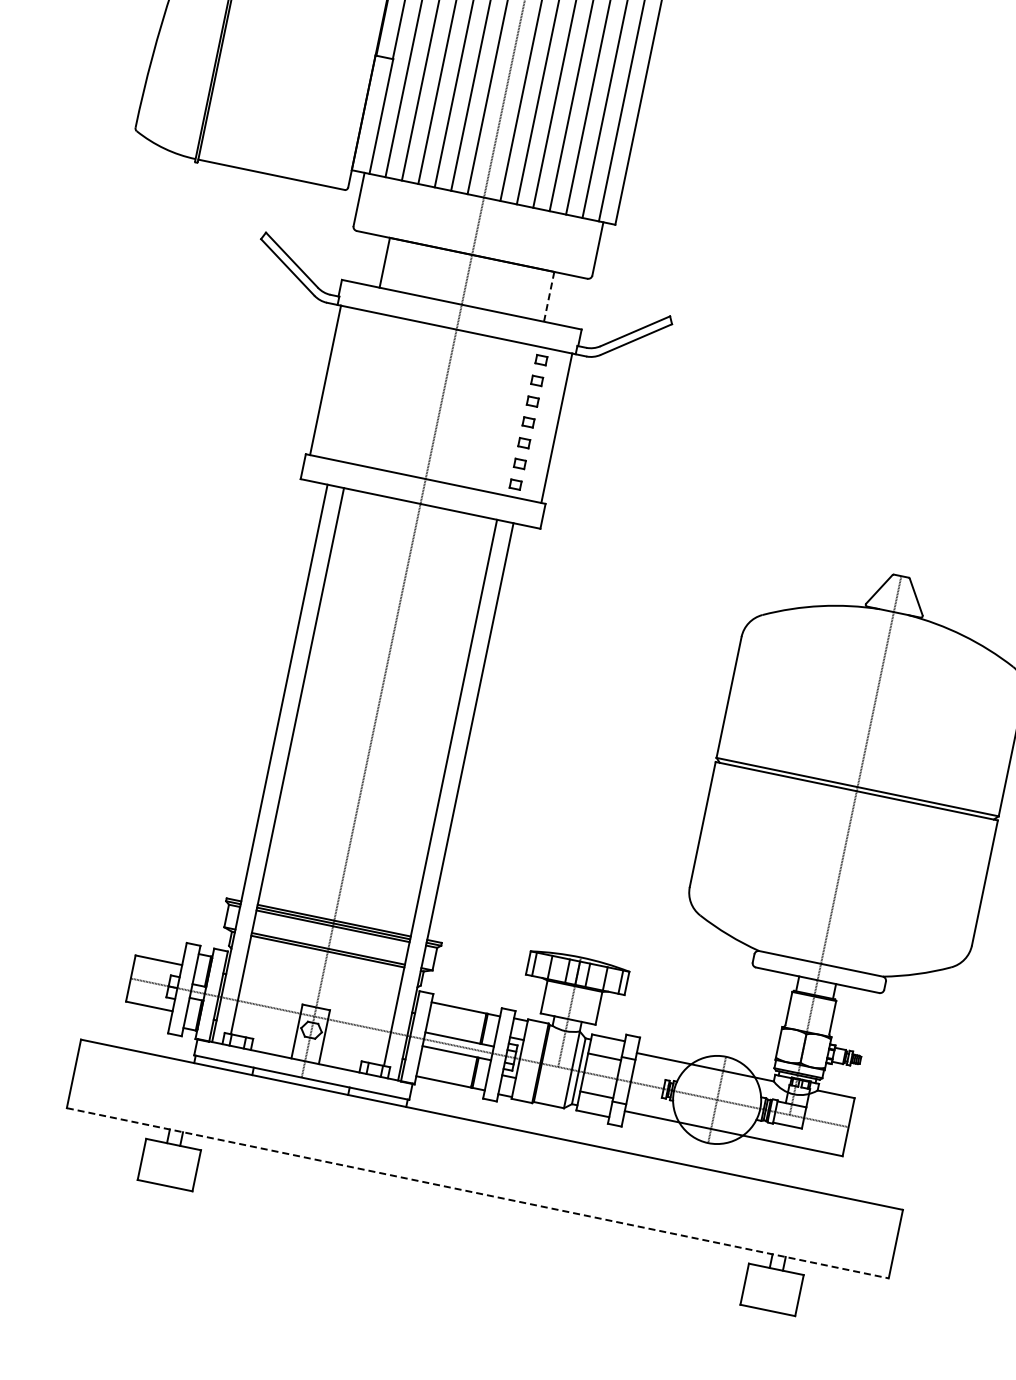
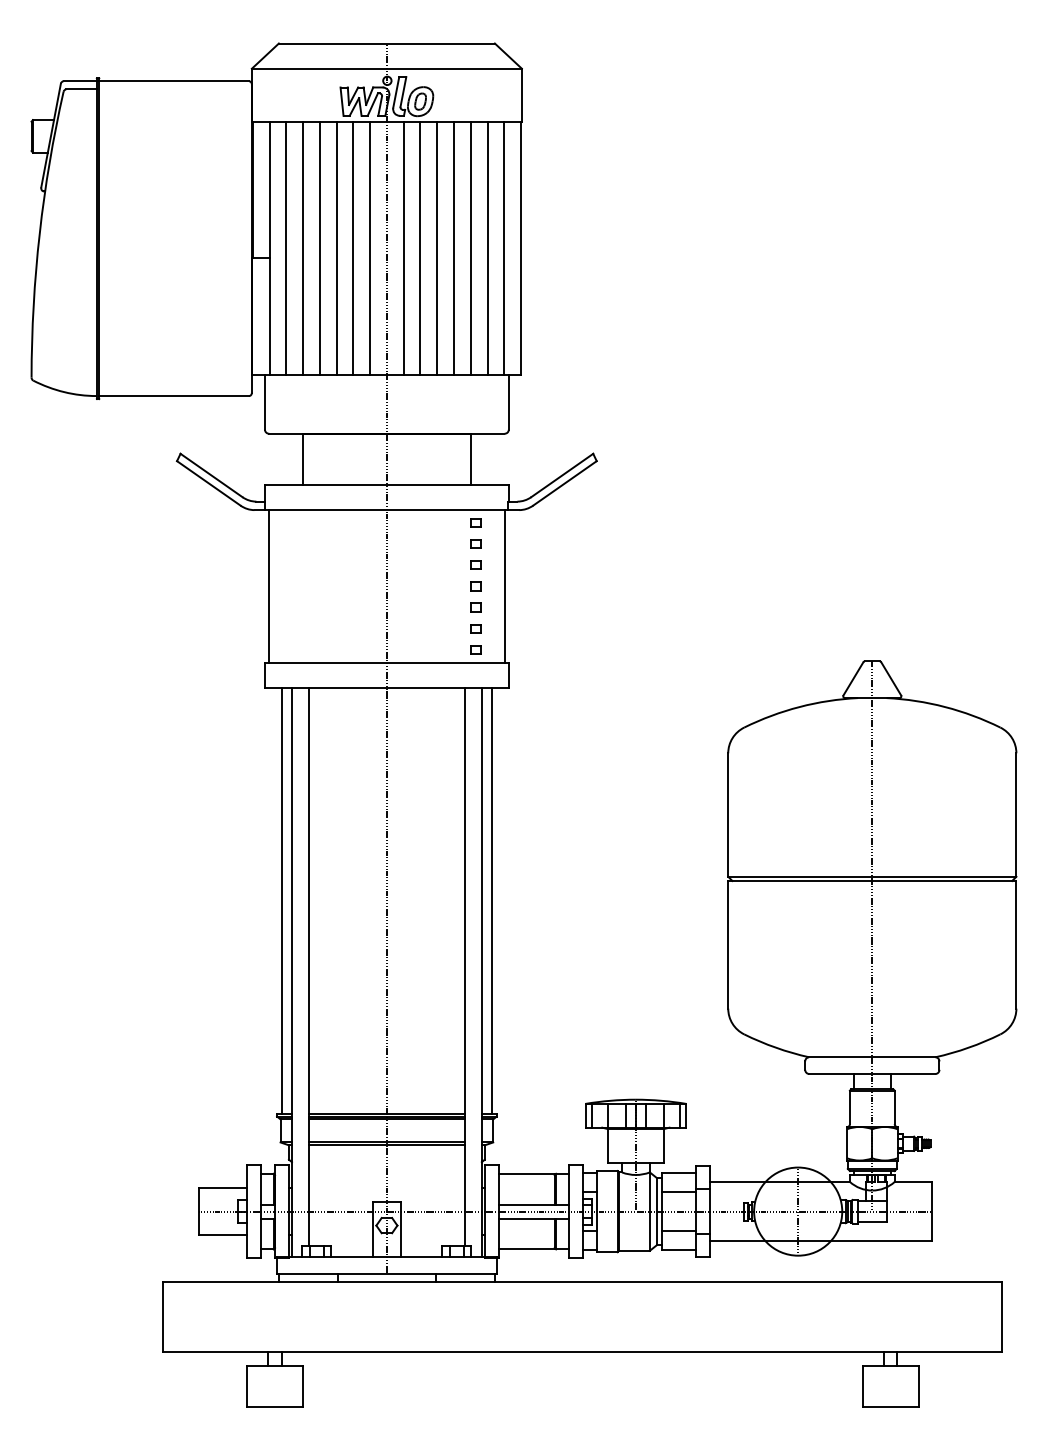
line: (548, 296) -> (470, 458), dashed -> solid
line: (274, 690) -> (281, 900), added
line: (479, 733) -> (491, 900), added
line: (477, 1193) -> (582, 1351), dashed -> solid

